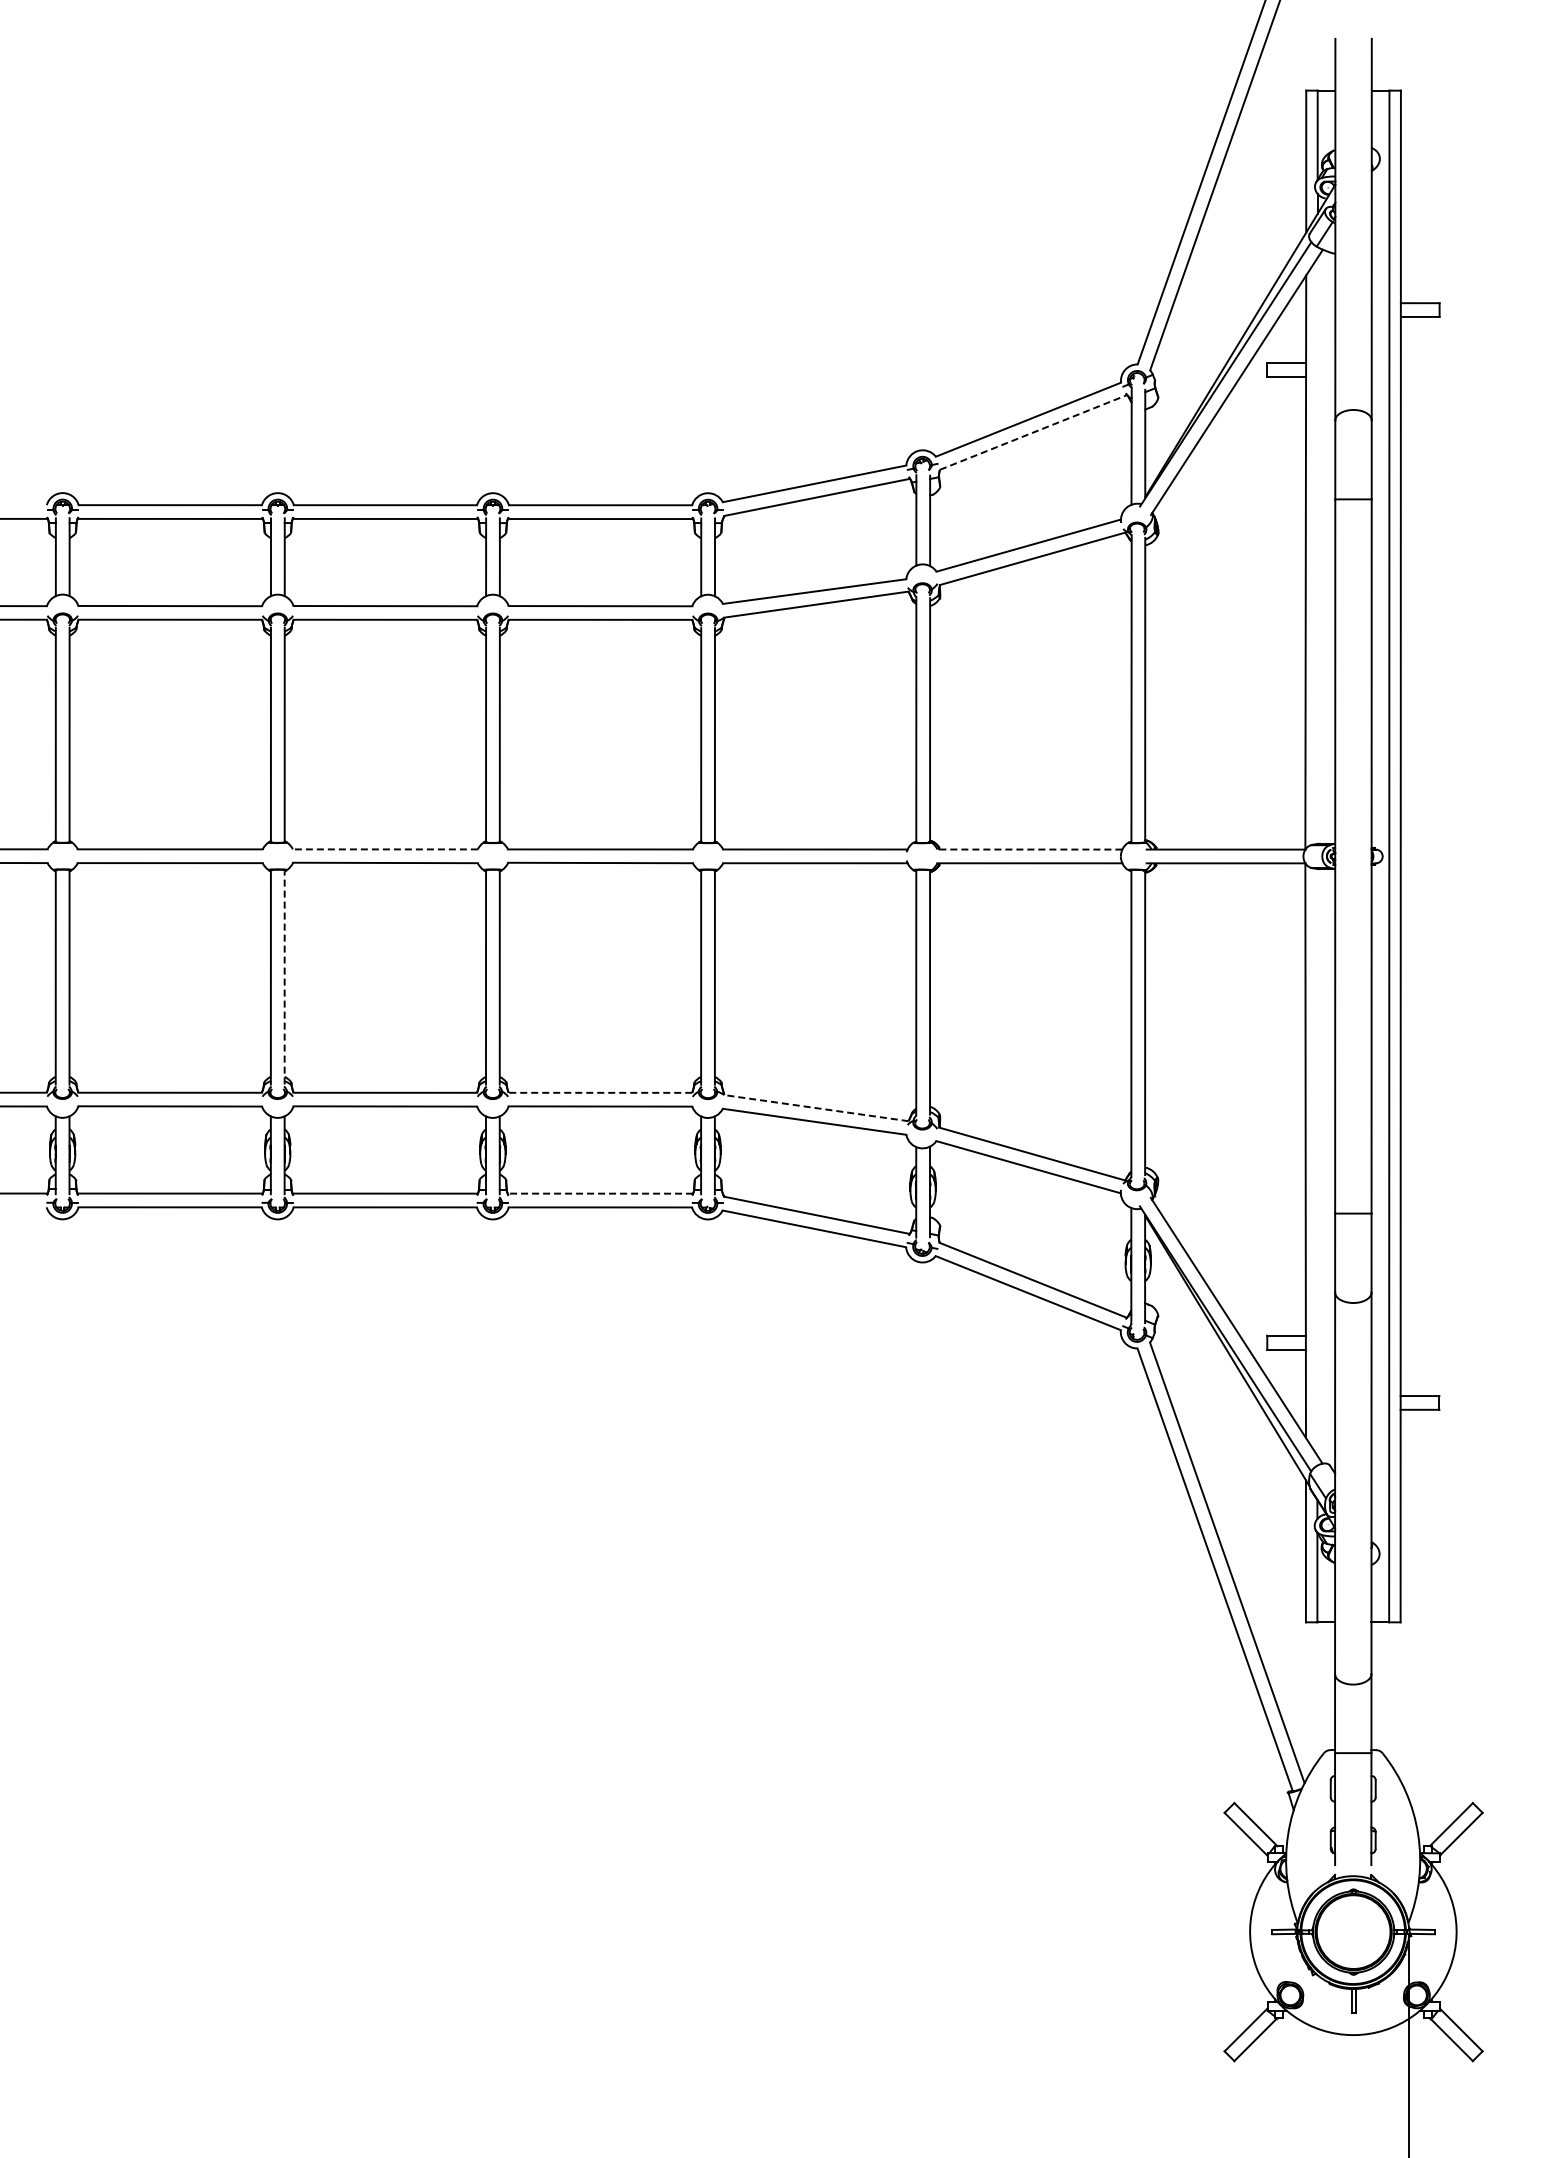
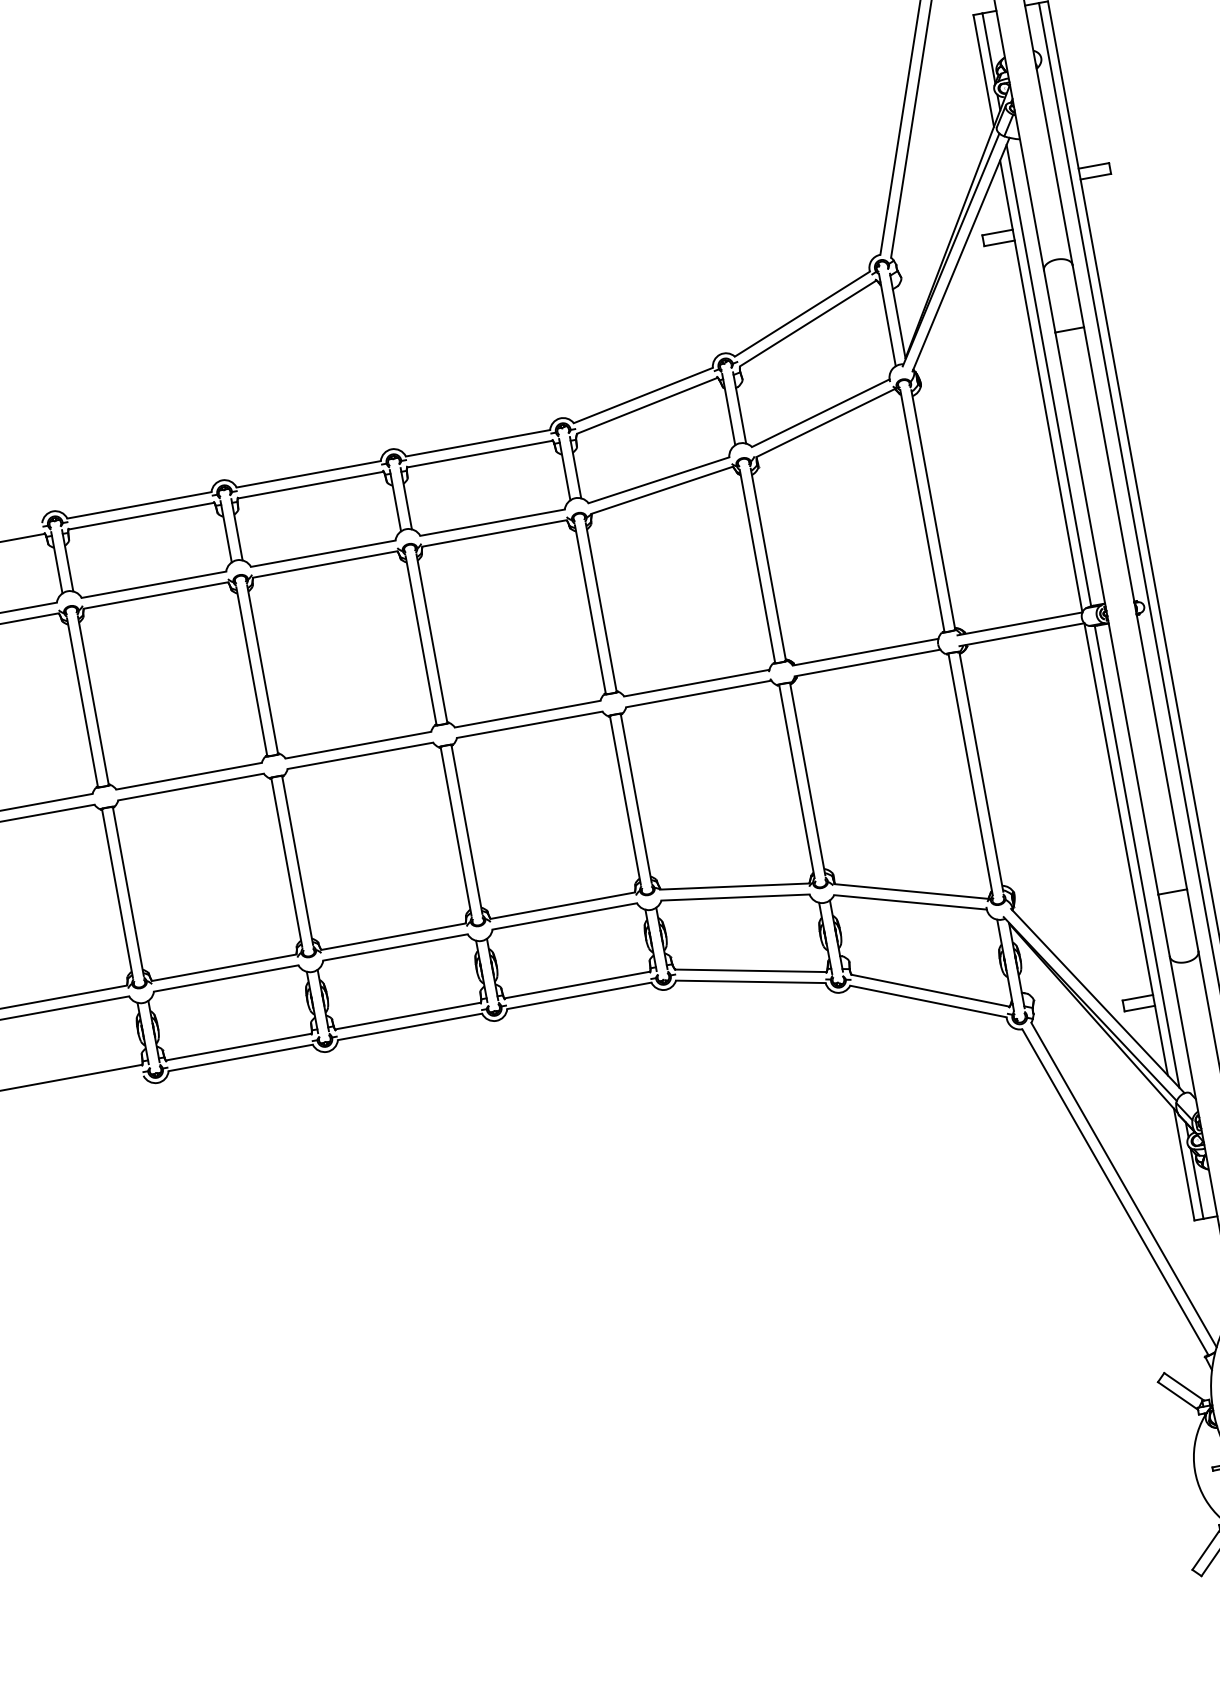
line: (1033, 432) -> (808, 323), dashed -> solid
line: (1317, 550) -> (1048, 375), added
line: (384, 849) -> (357, 745), dashed -> solid
line: (1029, 849) -> (865, 652), dashed -> solid
line: (284, 977) -> (297, 860), dashed -> solid
line: (600, 1092) -> (562, 905), dashed -> solid
line: (815, 1108) -> (734, 886), dashed -> solid
line: (1317, 1162) -> (1137, 856), added
line: (600, 1193) -> (577, 984), dashed -> solid

